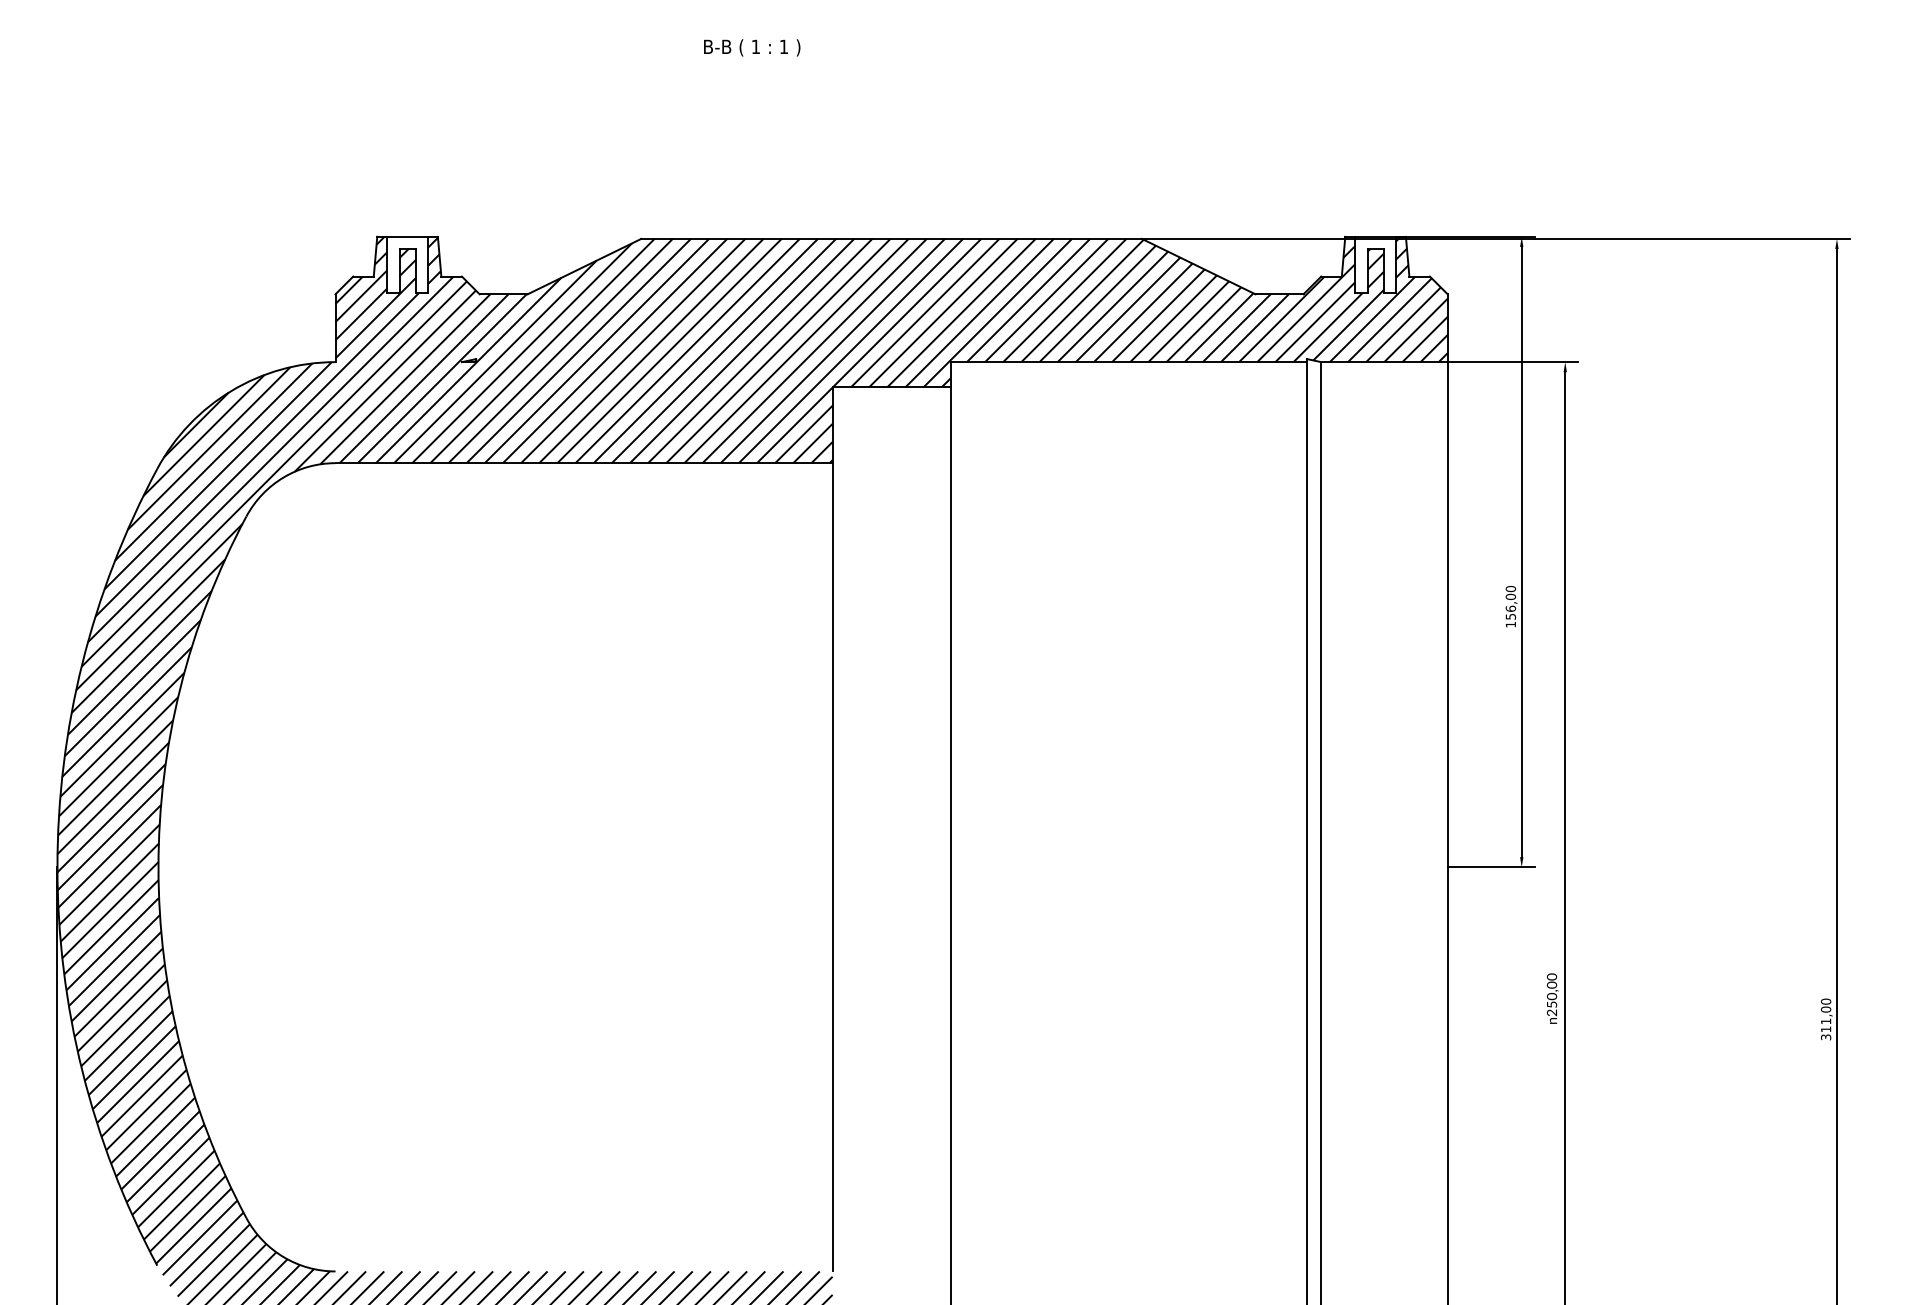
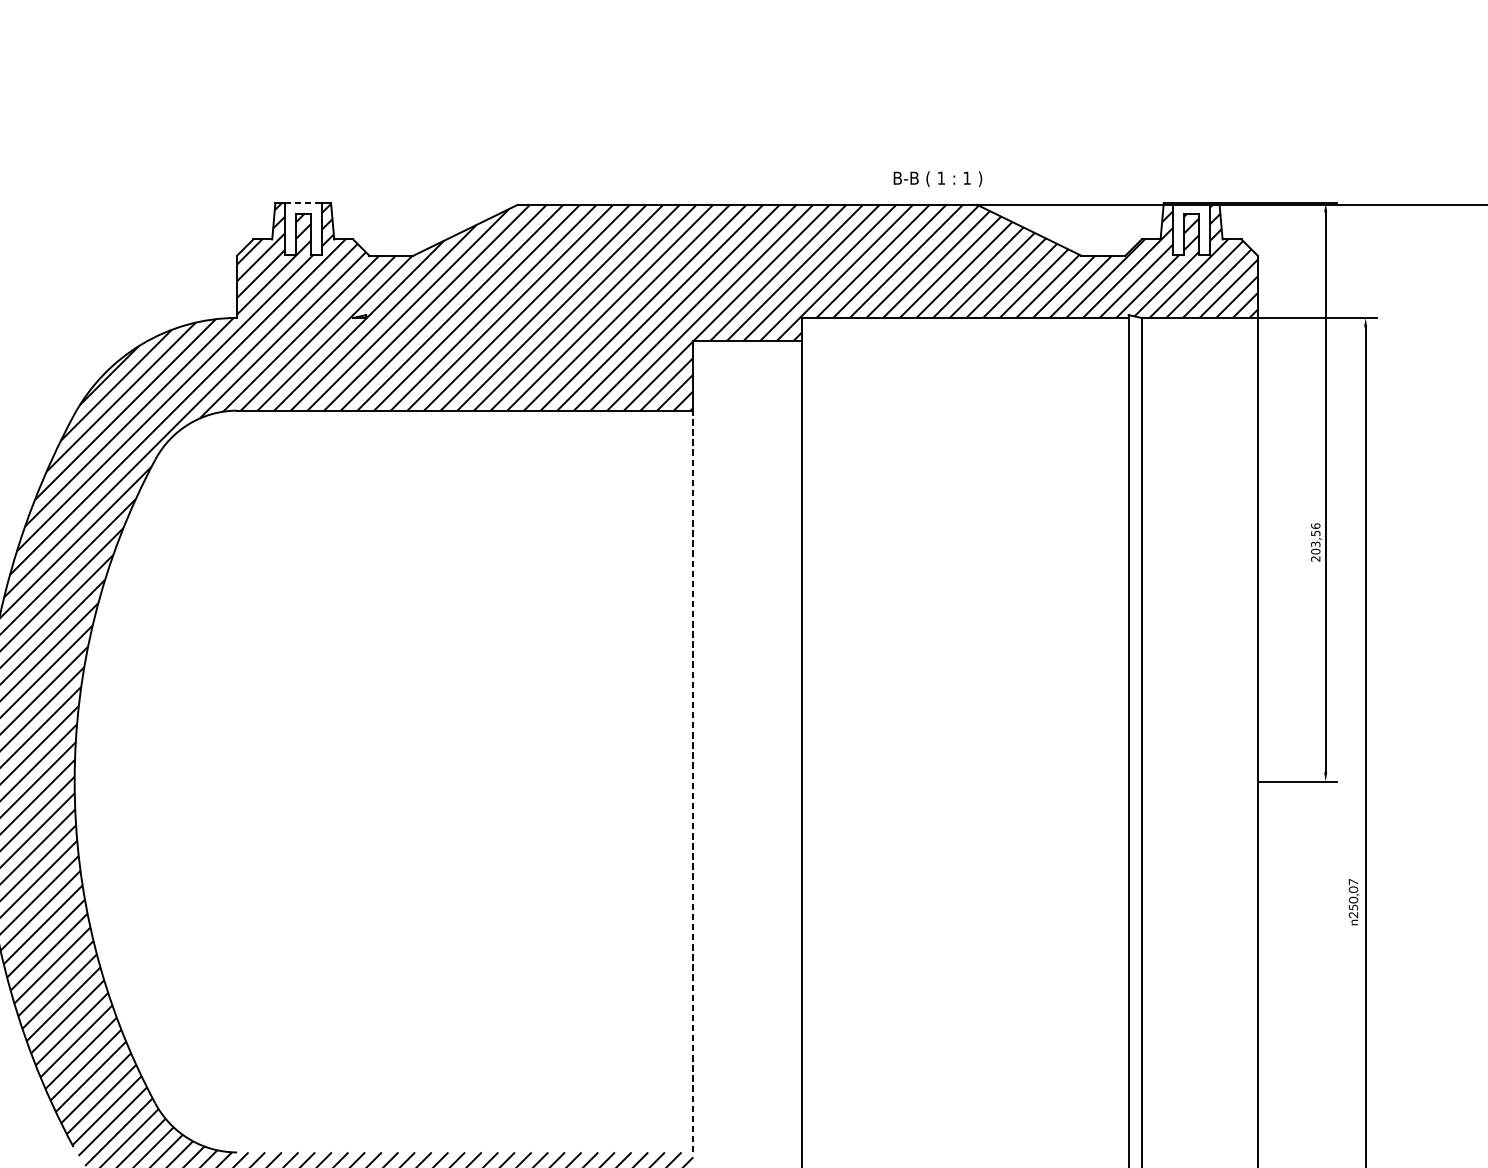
text: (752, 47) -> (938, 178), moved
line: (408, 236) -> (304, 202), solid -> dashed
text: (1510, 606) -> (1315, 542), 156,00 -> 203,56
line: (832, 866) -> (693, 780), solid -> dashed
text: (1552, 976) -> (1353, 881), 250,00 -> 250,07

